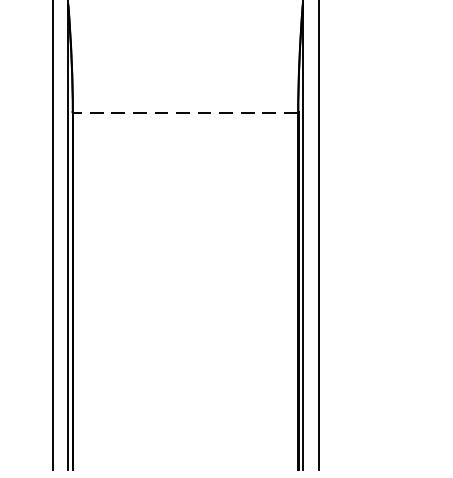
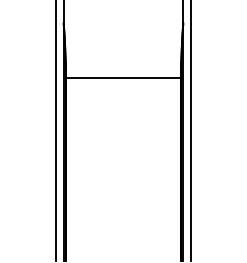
line: (185, 113) -> (123, 78), dashed -> solid

